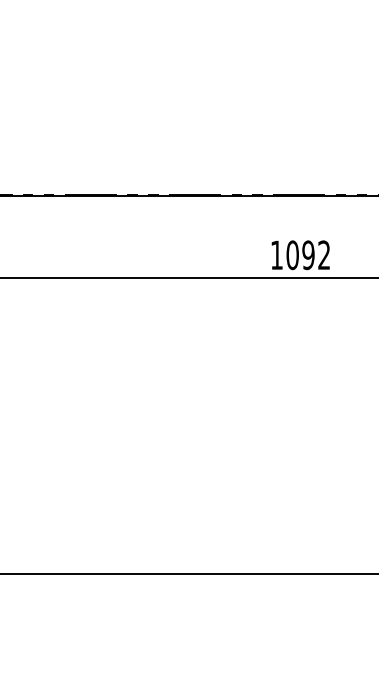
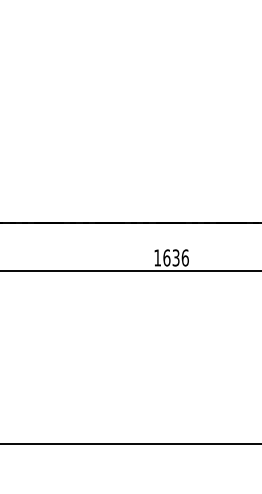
text: (307, 254) -> (175, 257), 1092 -> 1636

